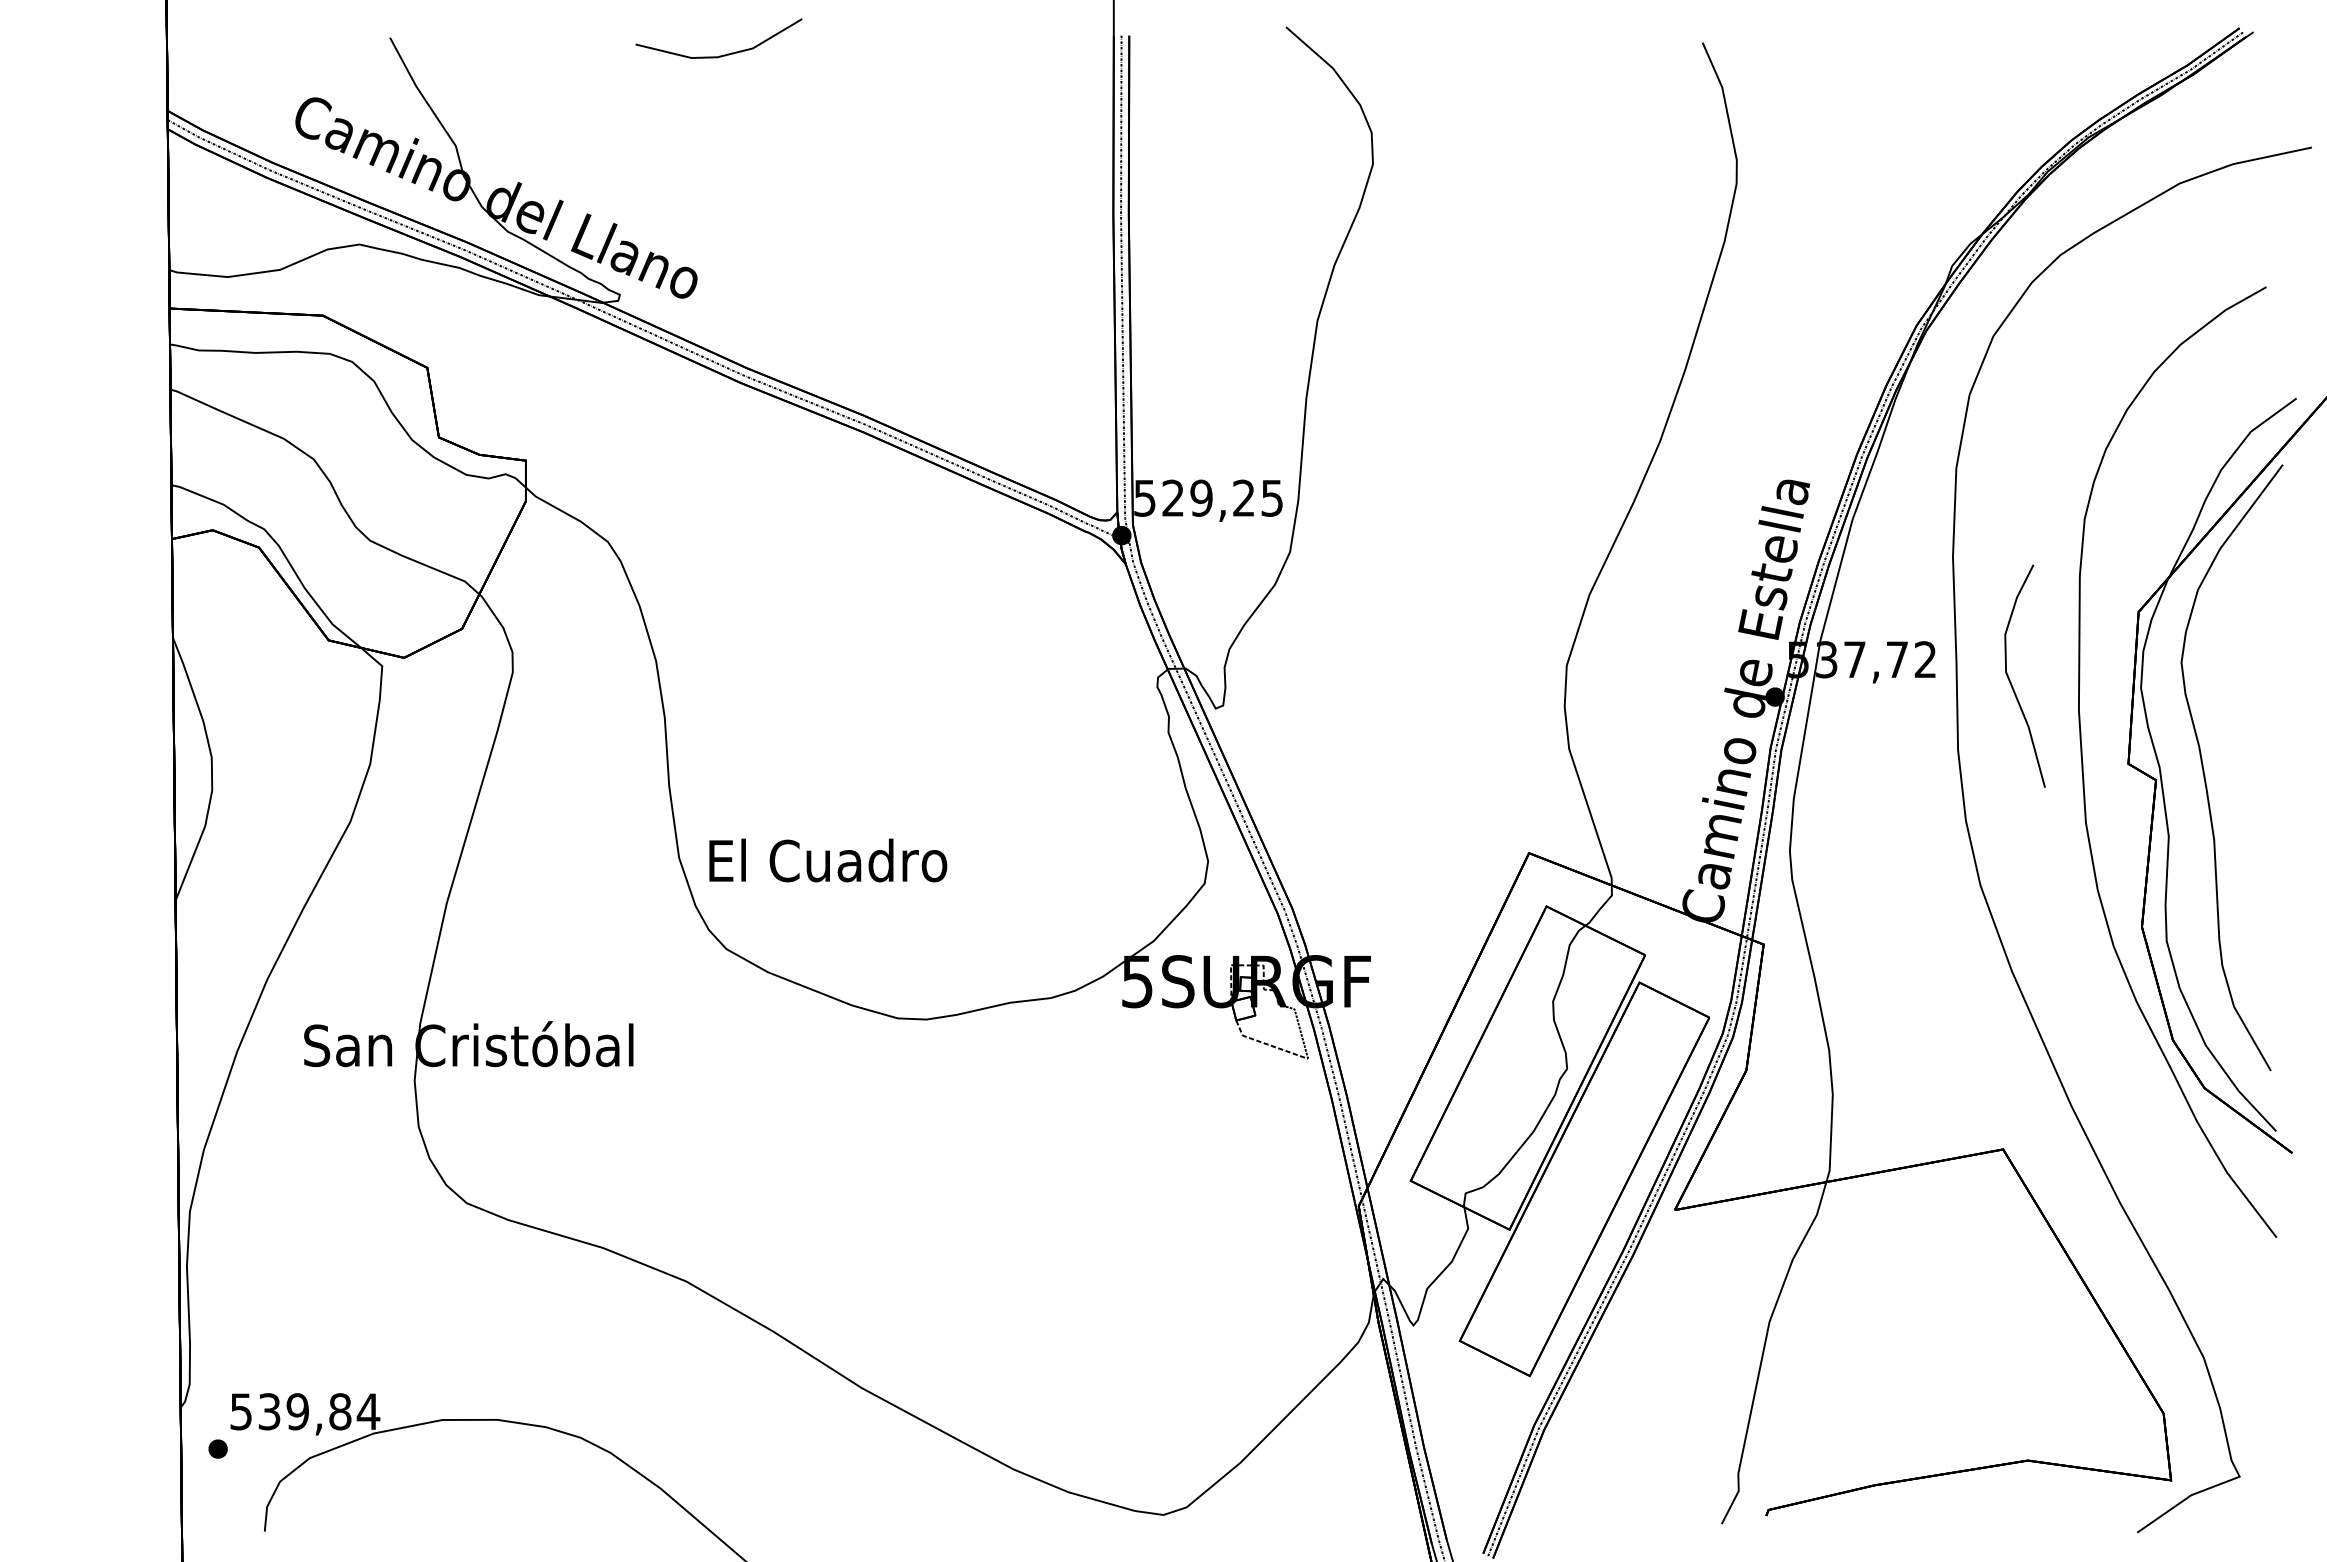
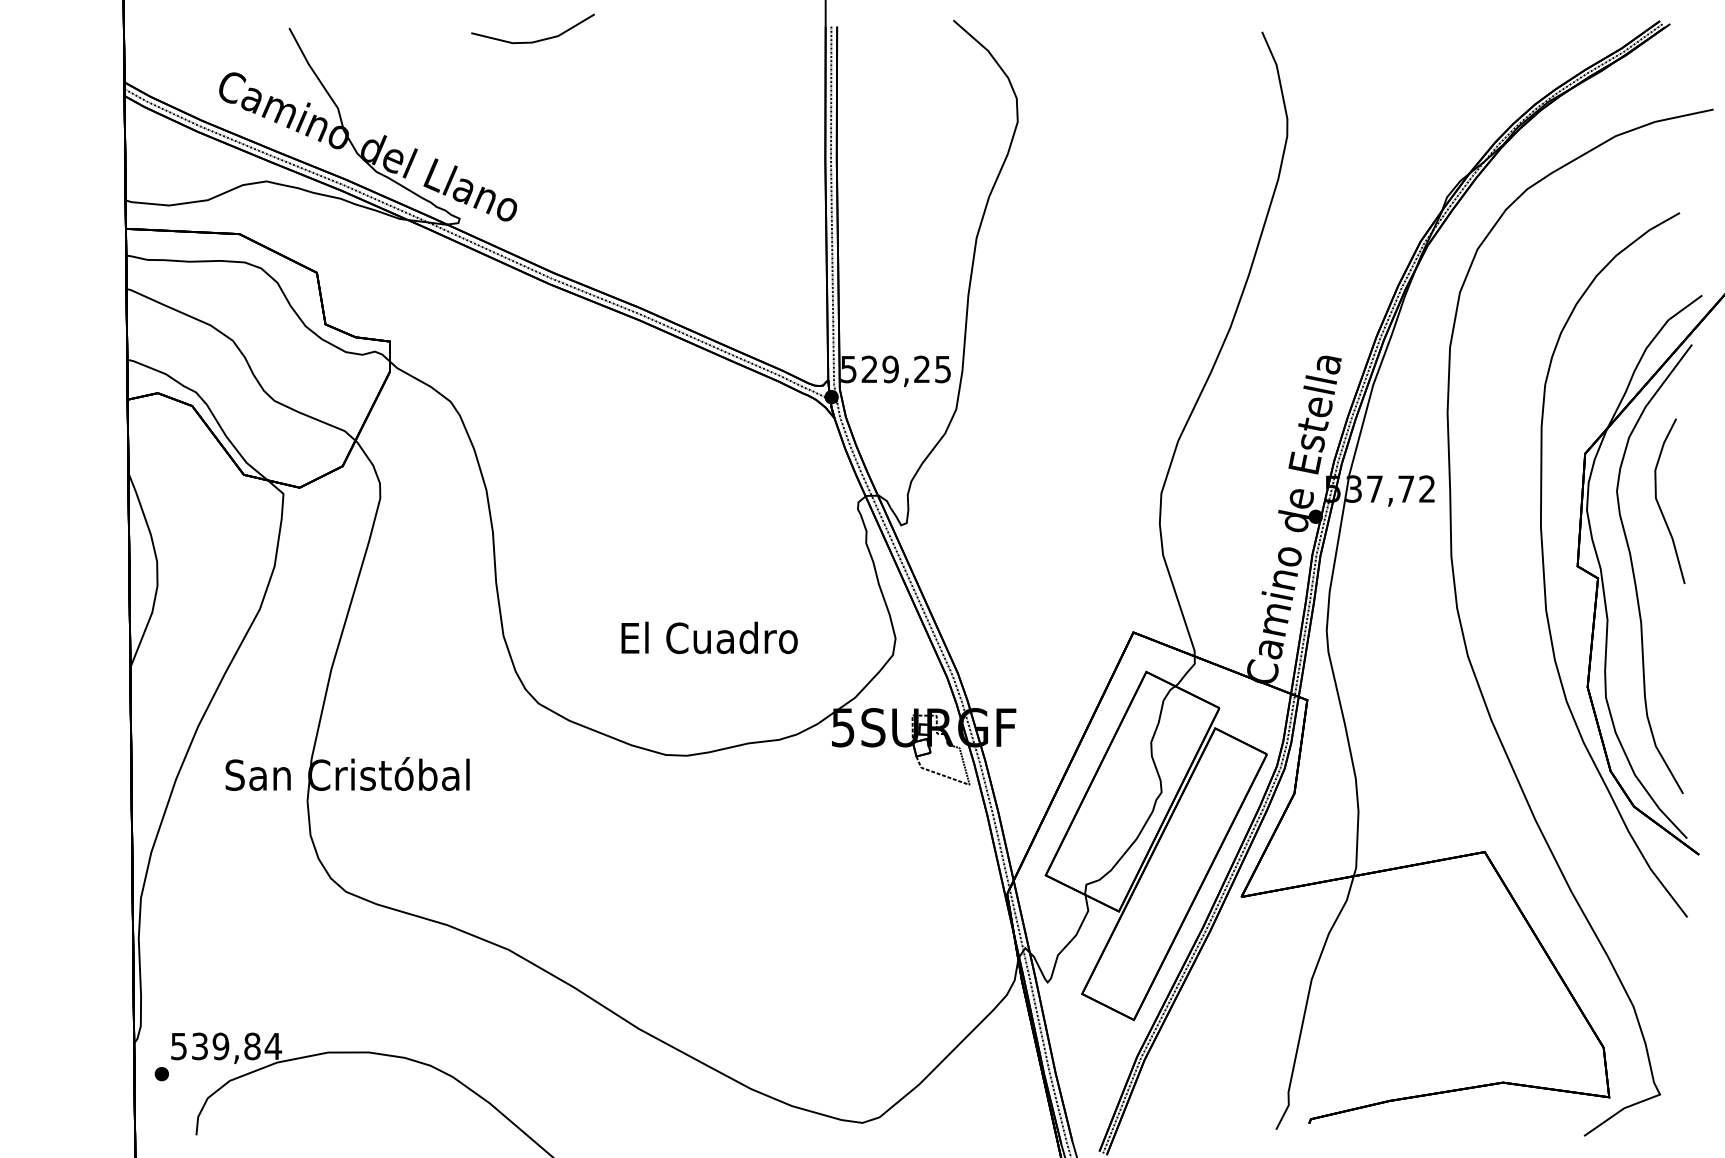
part: (2010, 679) -> (1659, 503), moved
text: (828, 860) -> (709, 637), moved

